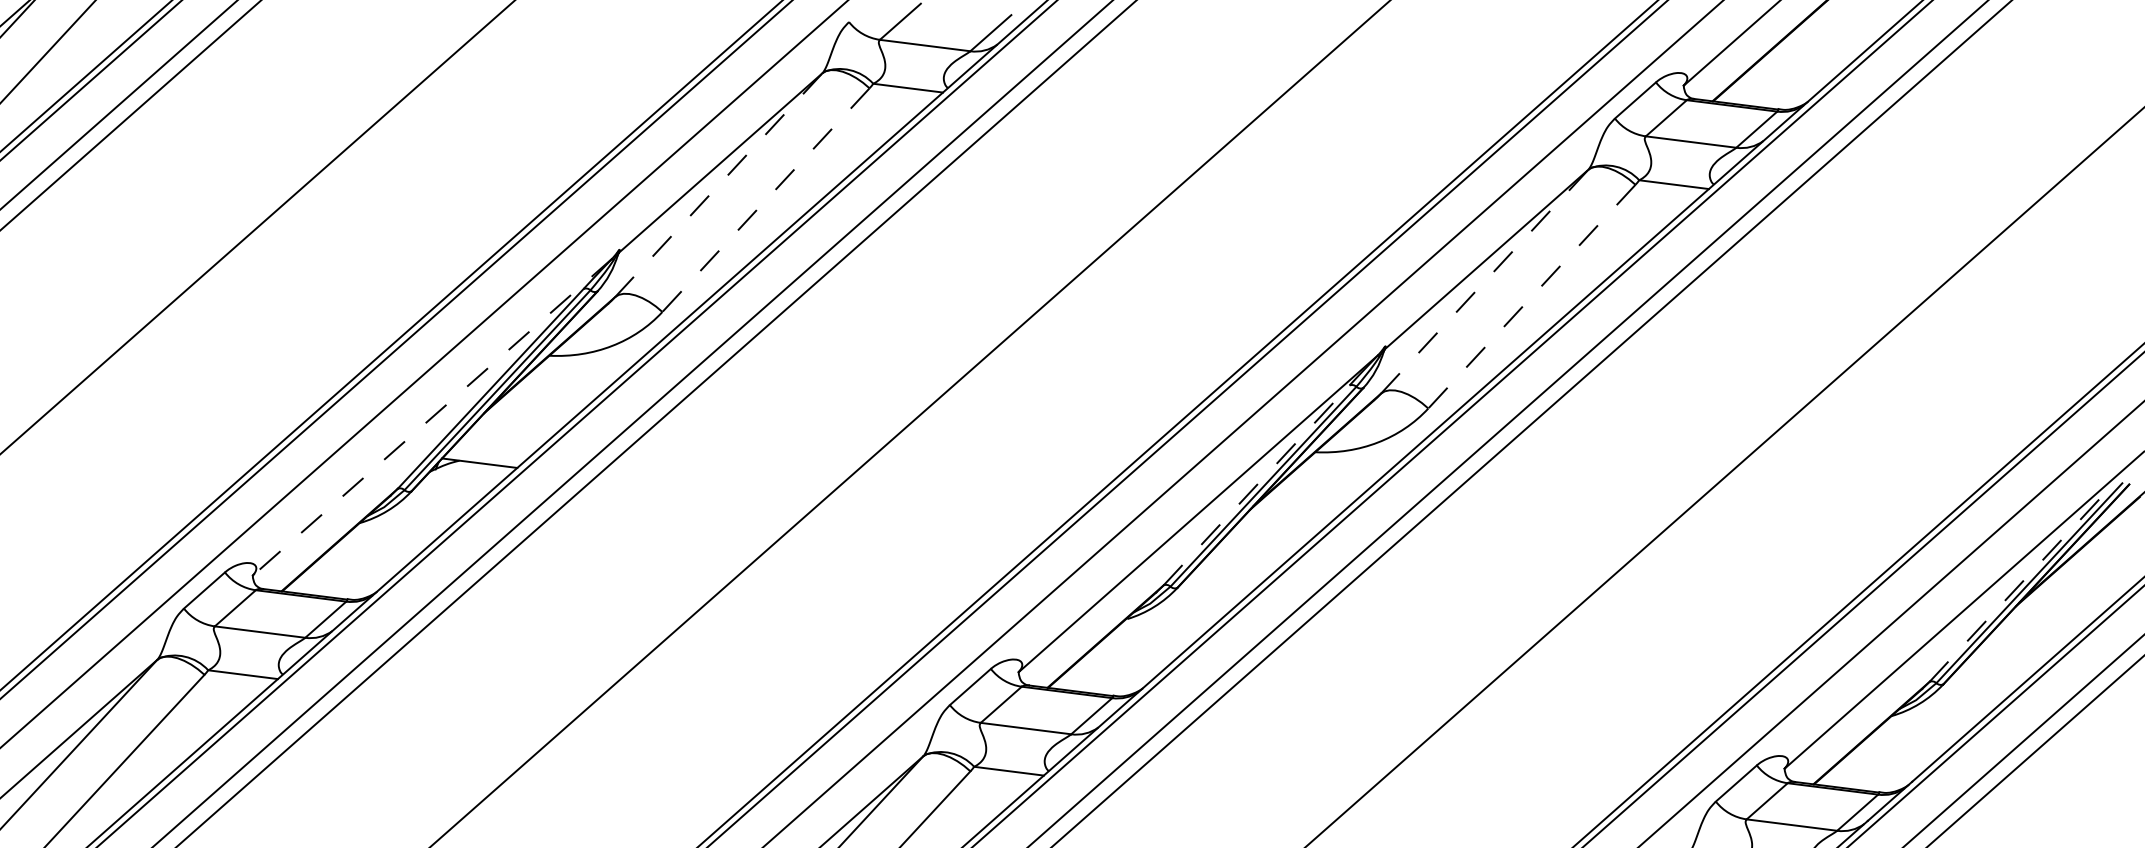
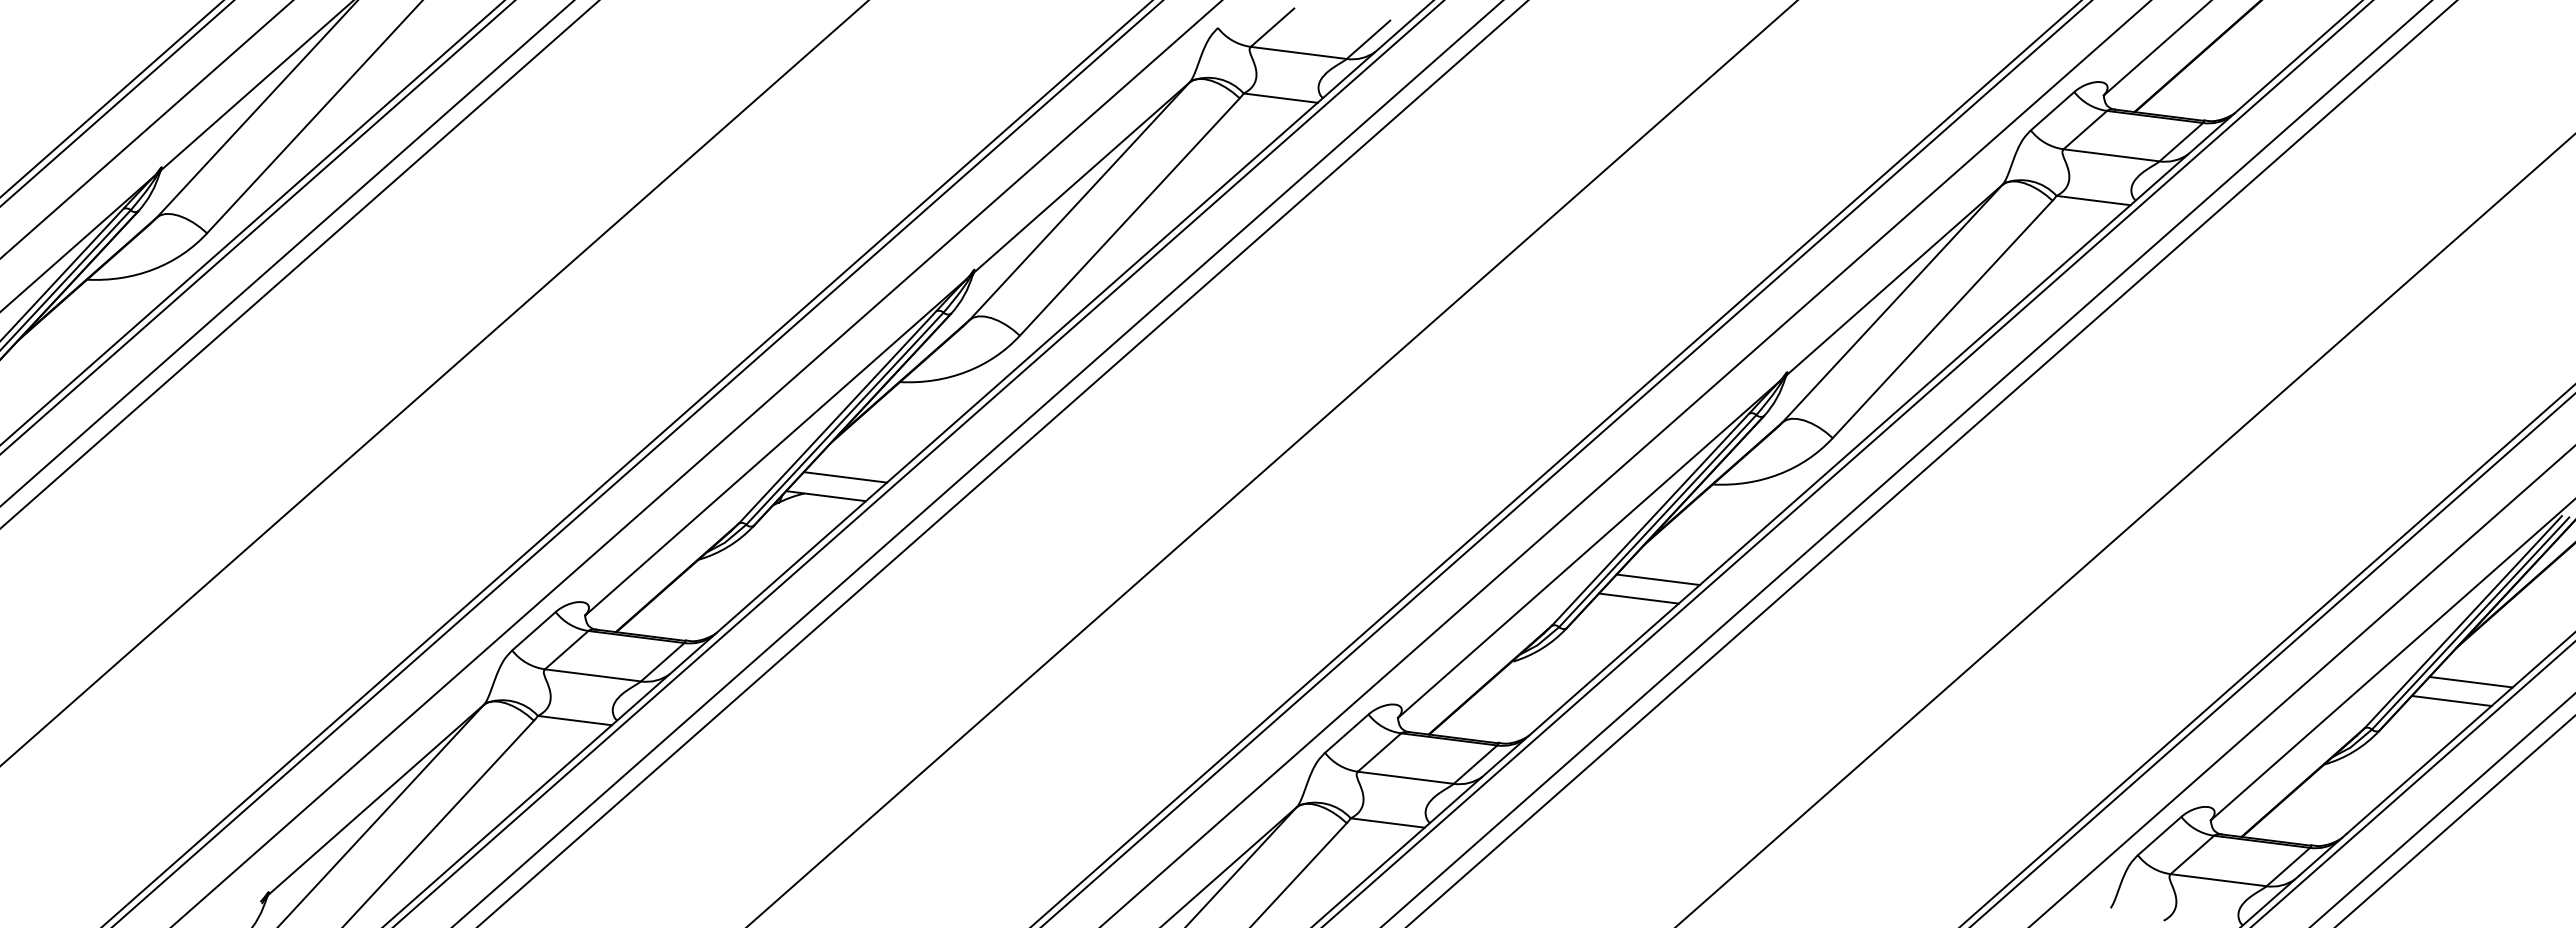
line: (718, 185) -> (1079, 201), dashed -> solid
line: (765, 200) -> (1129, 217), dashed -> solid
line: (1484, 281) -> (1892, 303), dashed -> solid
line: (1531, 296) -> (1942, 319), dashed -> solid
line: (432, 417) -> (775, 447), dashed -> solid
line: (498, 445) -> (845, 477), added
line: (1256, 485) -> (1650, 519), dashed -> solid
line: (1263, 541) -> (1657, 579), added
line: (1245, 559) -> (1638, 598), added
line: (2022, 582) -> (2463, 622), dashed -> solid
line: (2029, 637) -> (2470, 681), added
line: (2011, 655) -> (2451, 700), added

